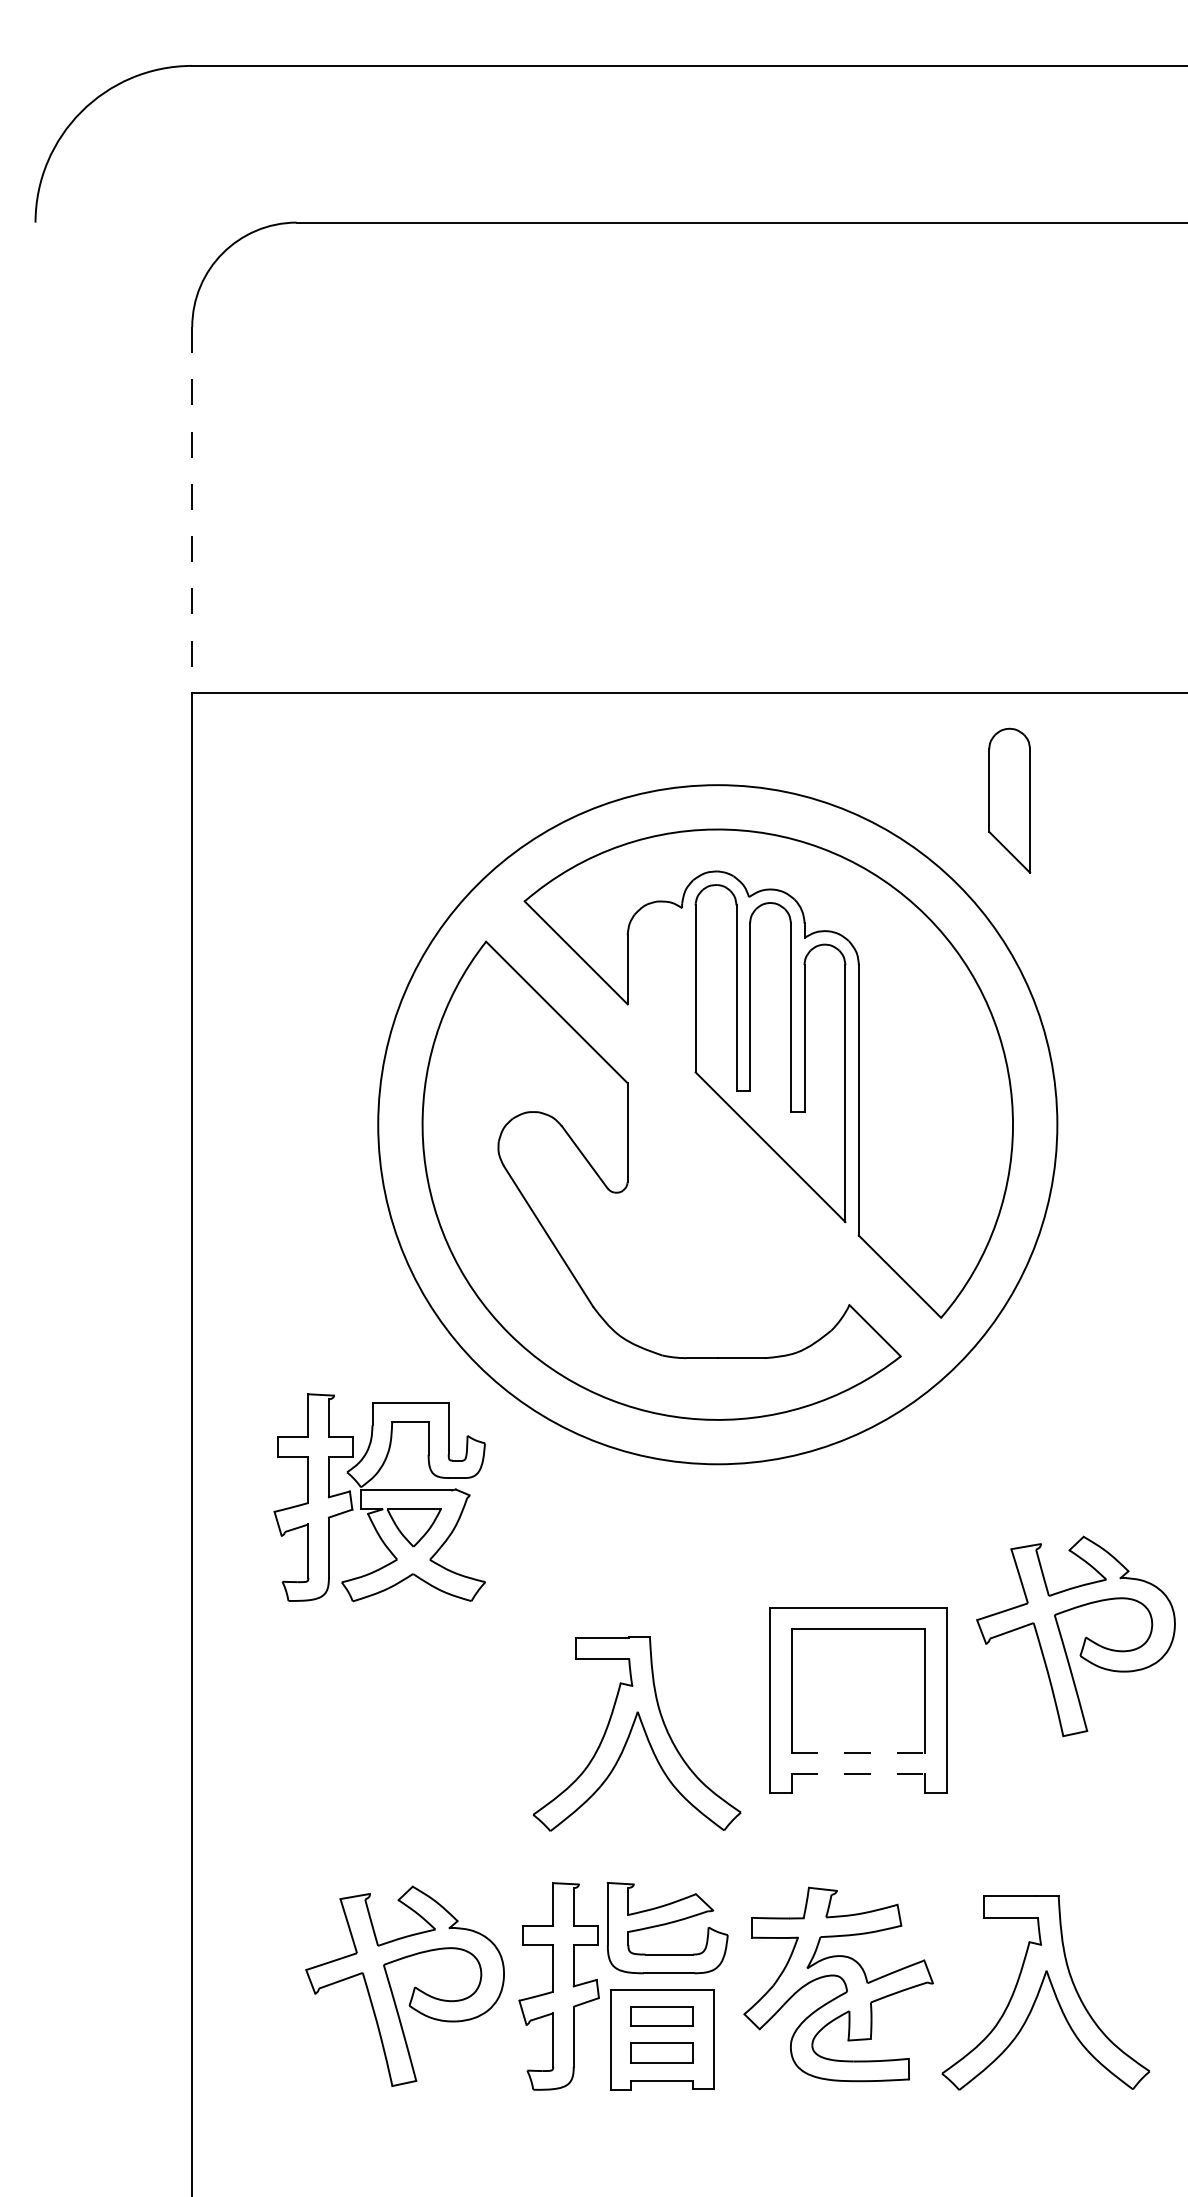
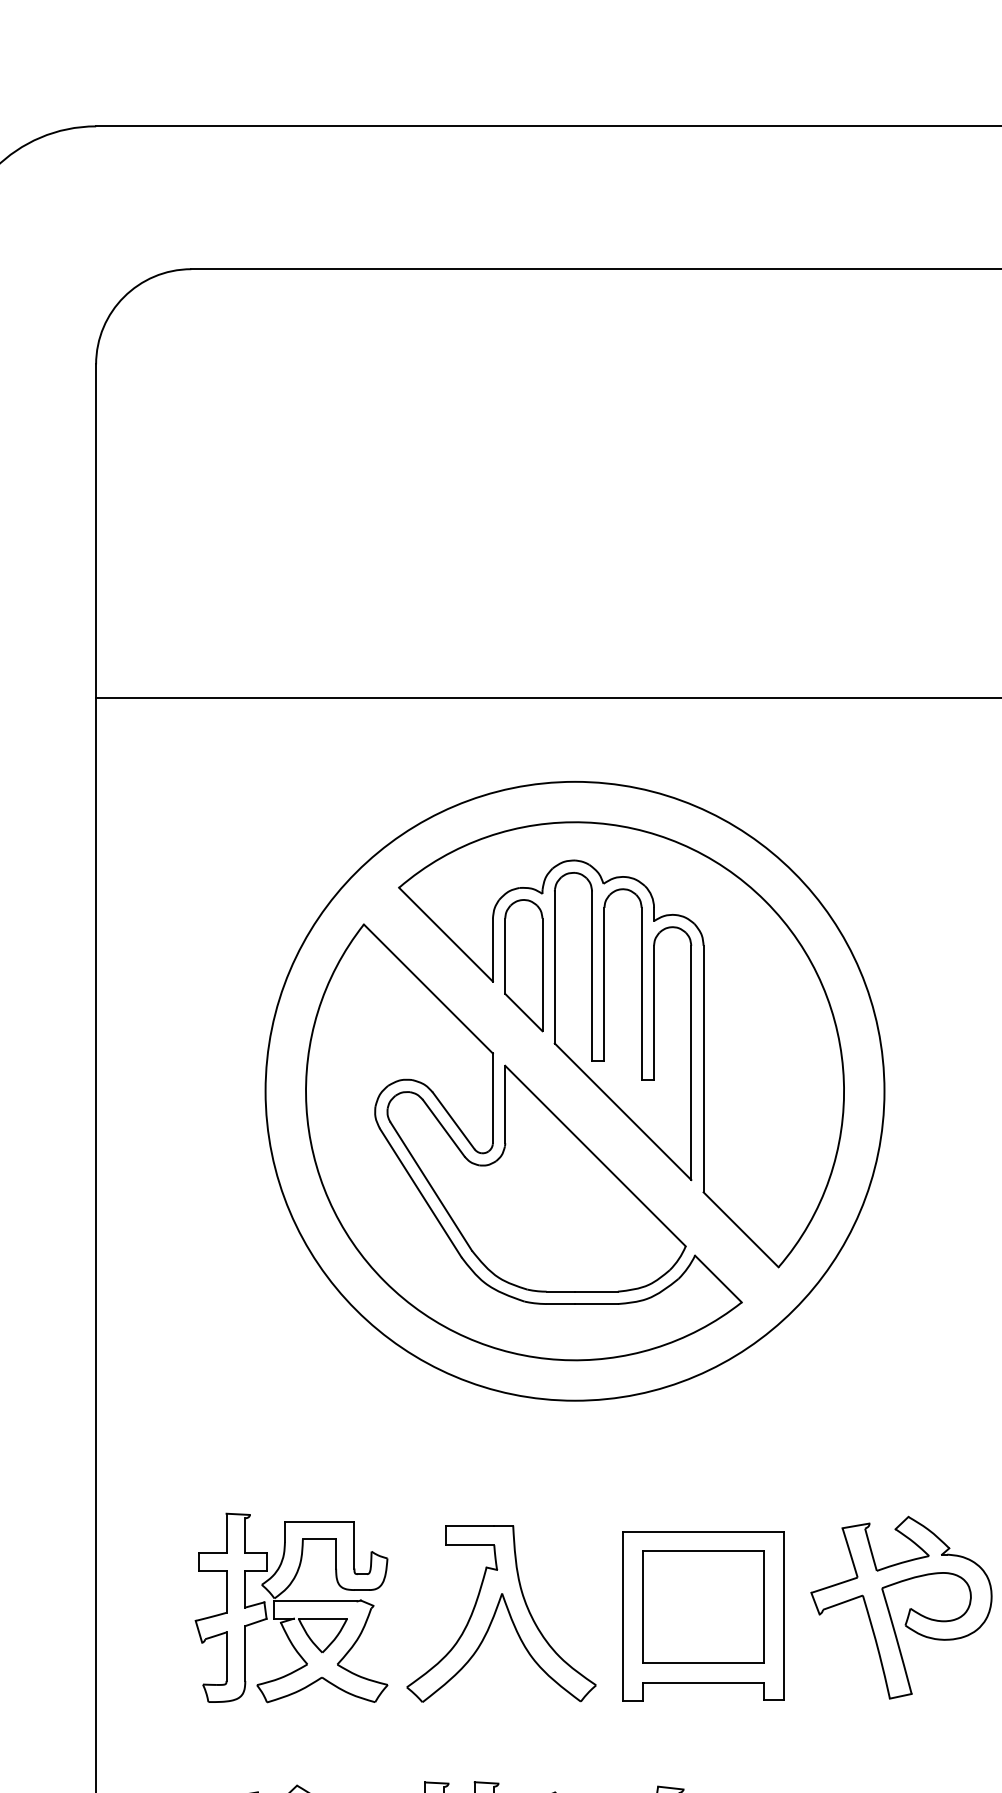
line: (192, 509) -> (96, 530), dashed -> solid
part: (1009, 800) -> (523, 965), moved
part: (675, 1220) -> (536, 1178), added
part: (379, 1497) -> (291, 1607), moved
part: (1084, 1637) -> (909, 1608), moved
part: (636, 1733) -> (500, 1613), moved
line: (858, 1752) -> (703, 1663), dashed -> solid
line: (858, 1773) -> (703, 1682), dashed -> solid

